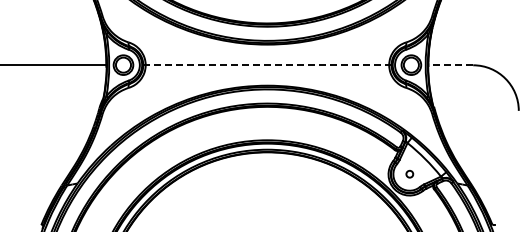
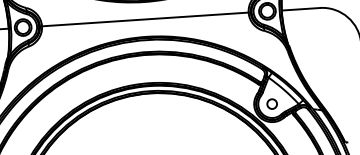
line: (267, 65) -> (145, 19), dashed -> solid
line: (450, 65) -> (300, 9), dashed -> solid
circle: (409, 173) -> (271, 103), size x1.67

